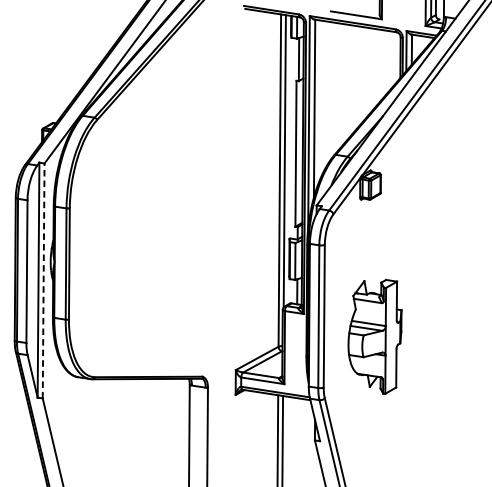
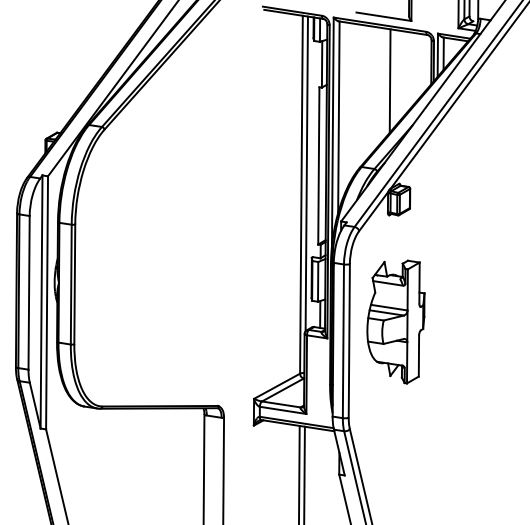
line: (361, 74) -> (389, 80), added
line: (44, 280) -> (47, 302), dashed -> solid
part: (374, 336) -> (395, 321), moved

